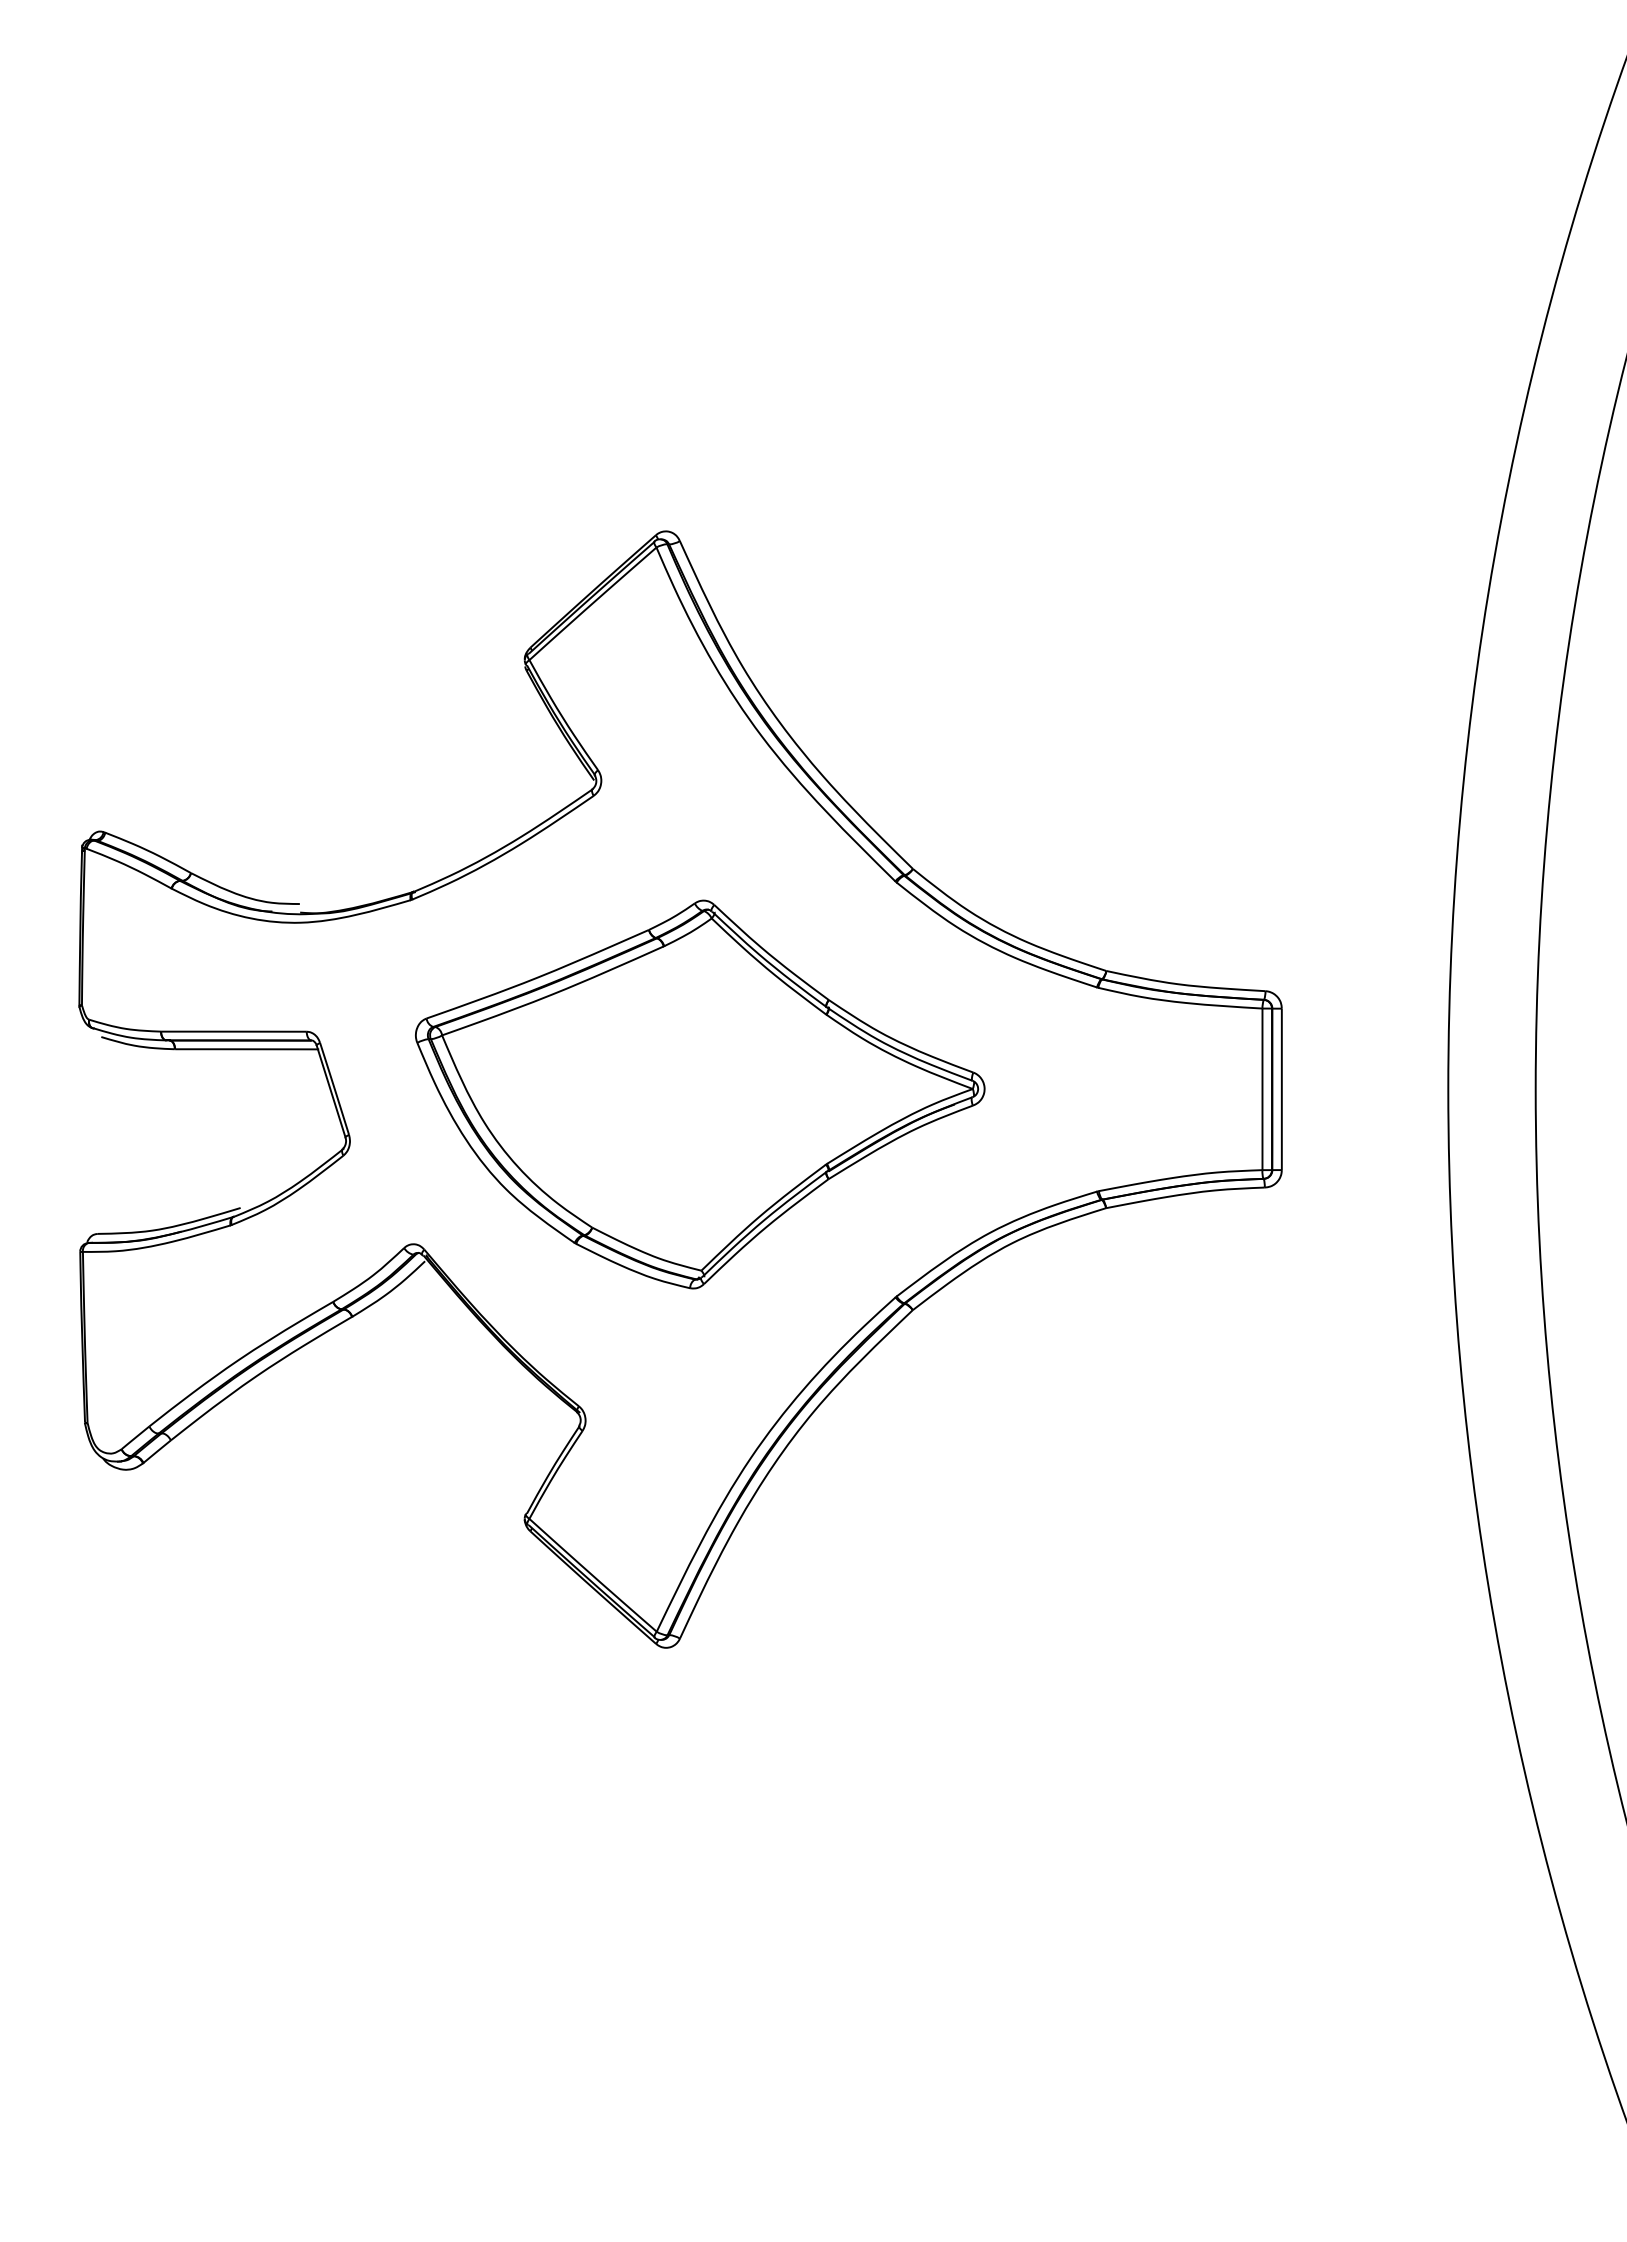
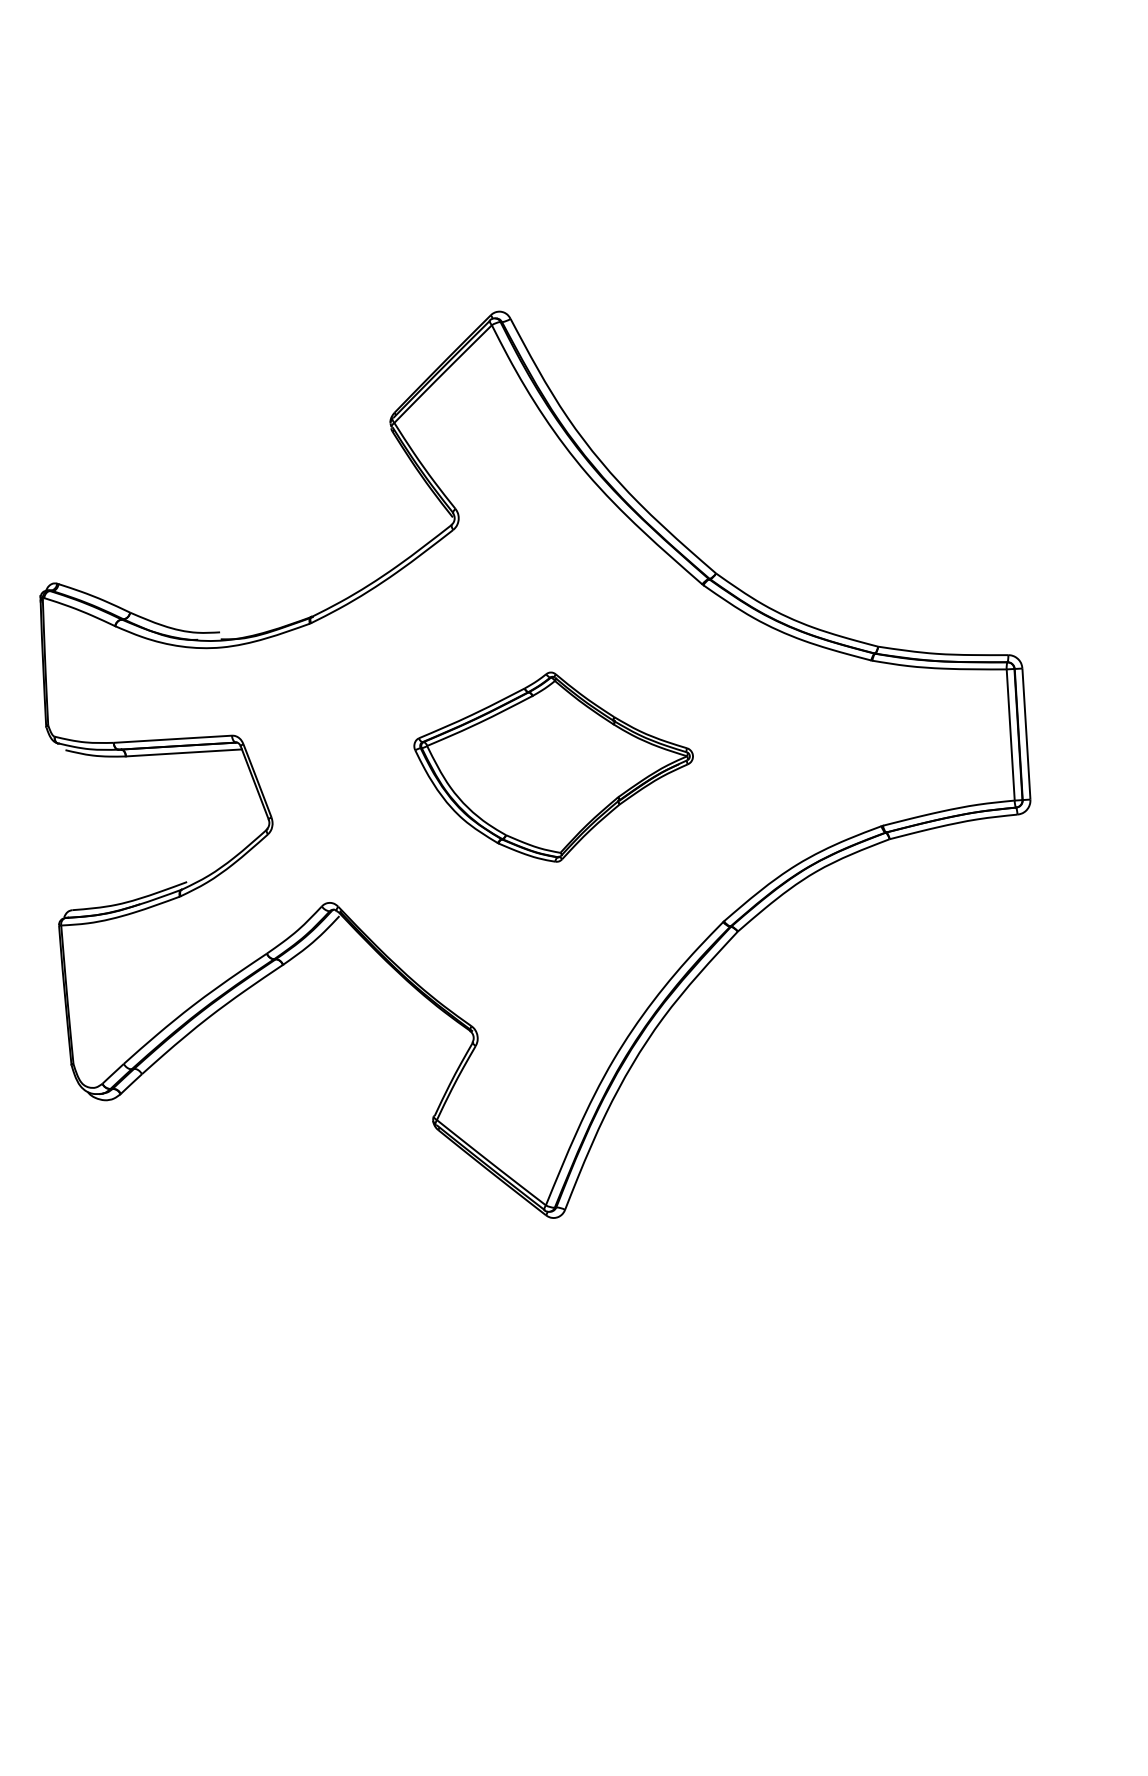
part: (700, 1094) -> (554, 767), size x0.6

